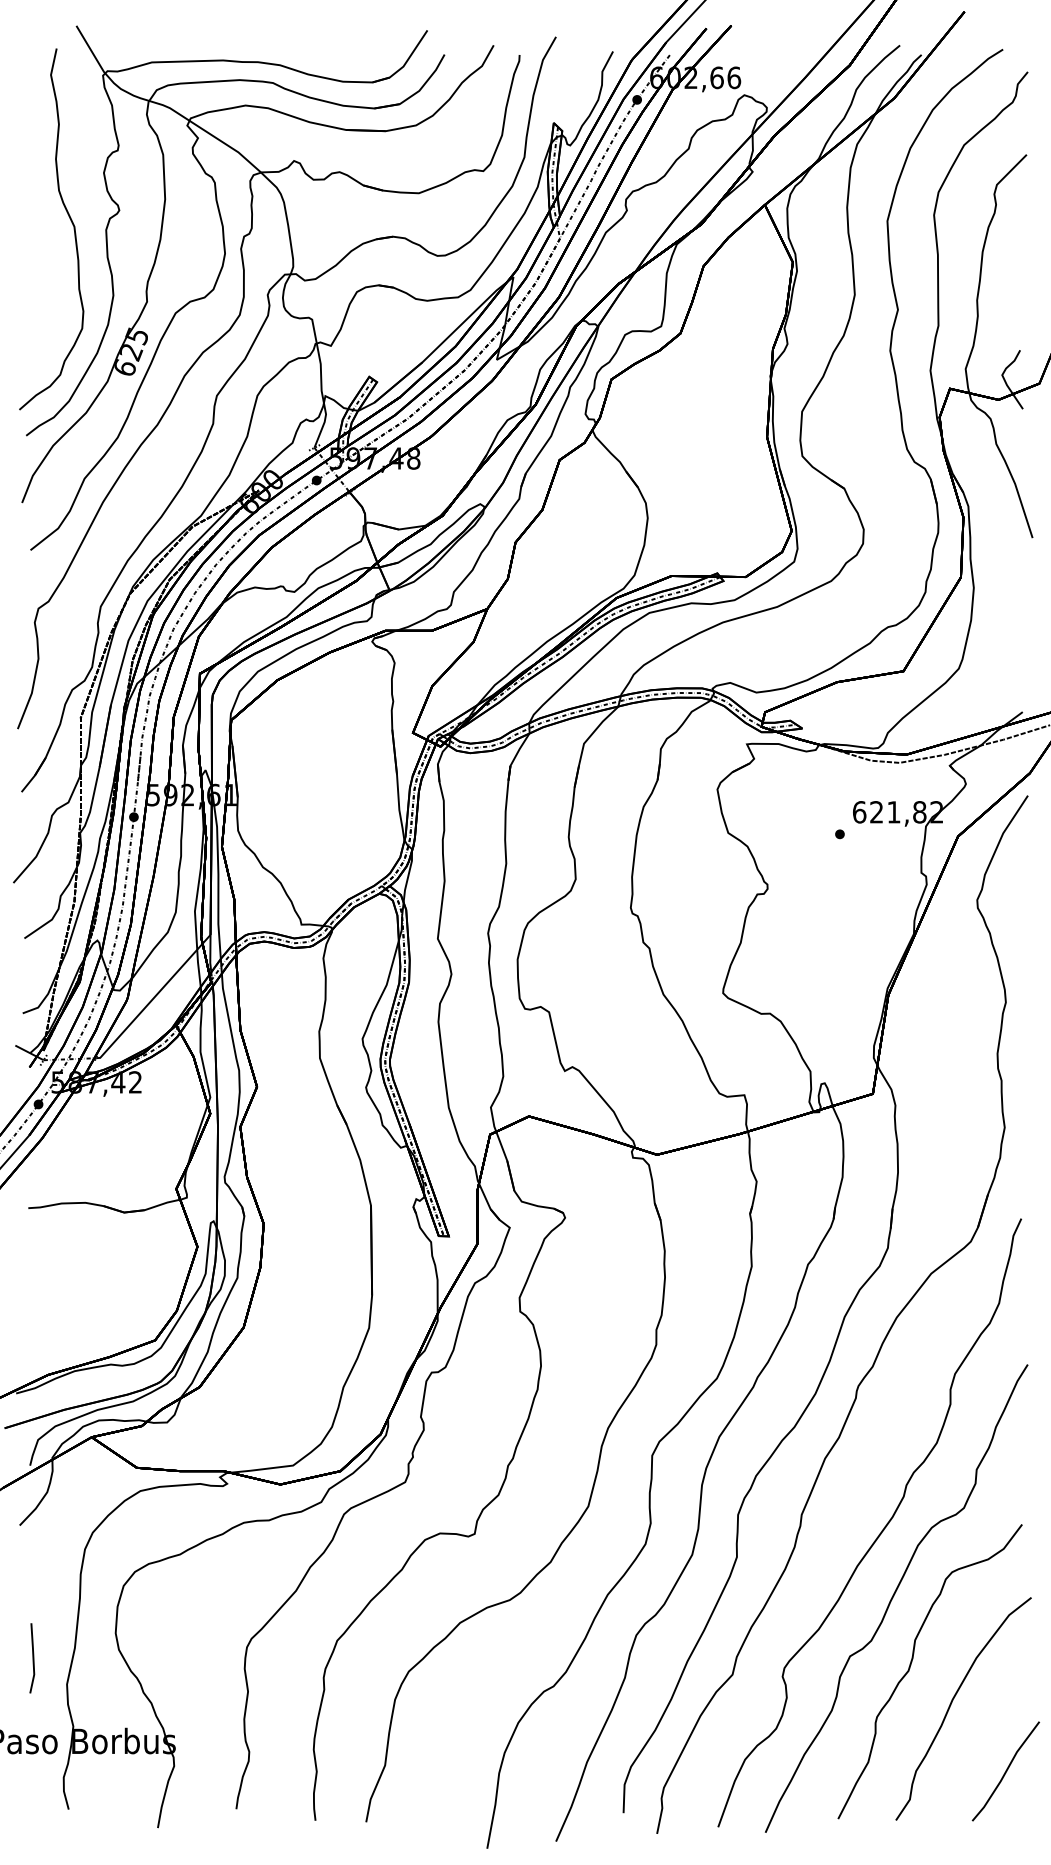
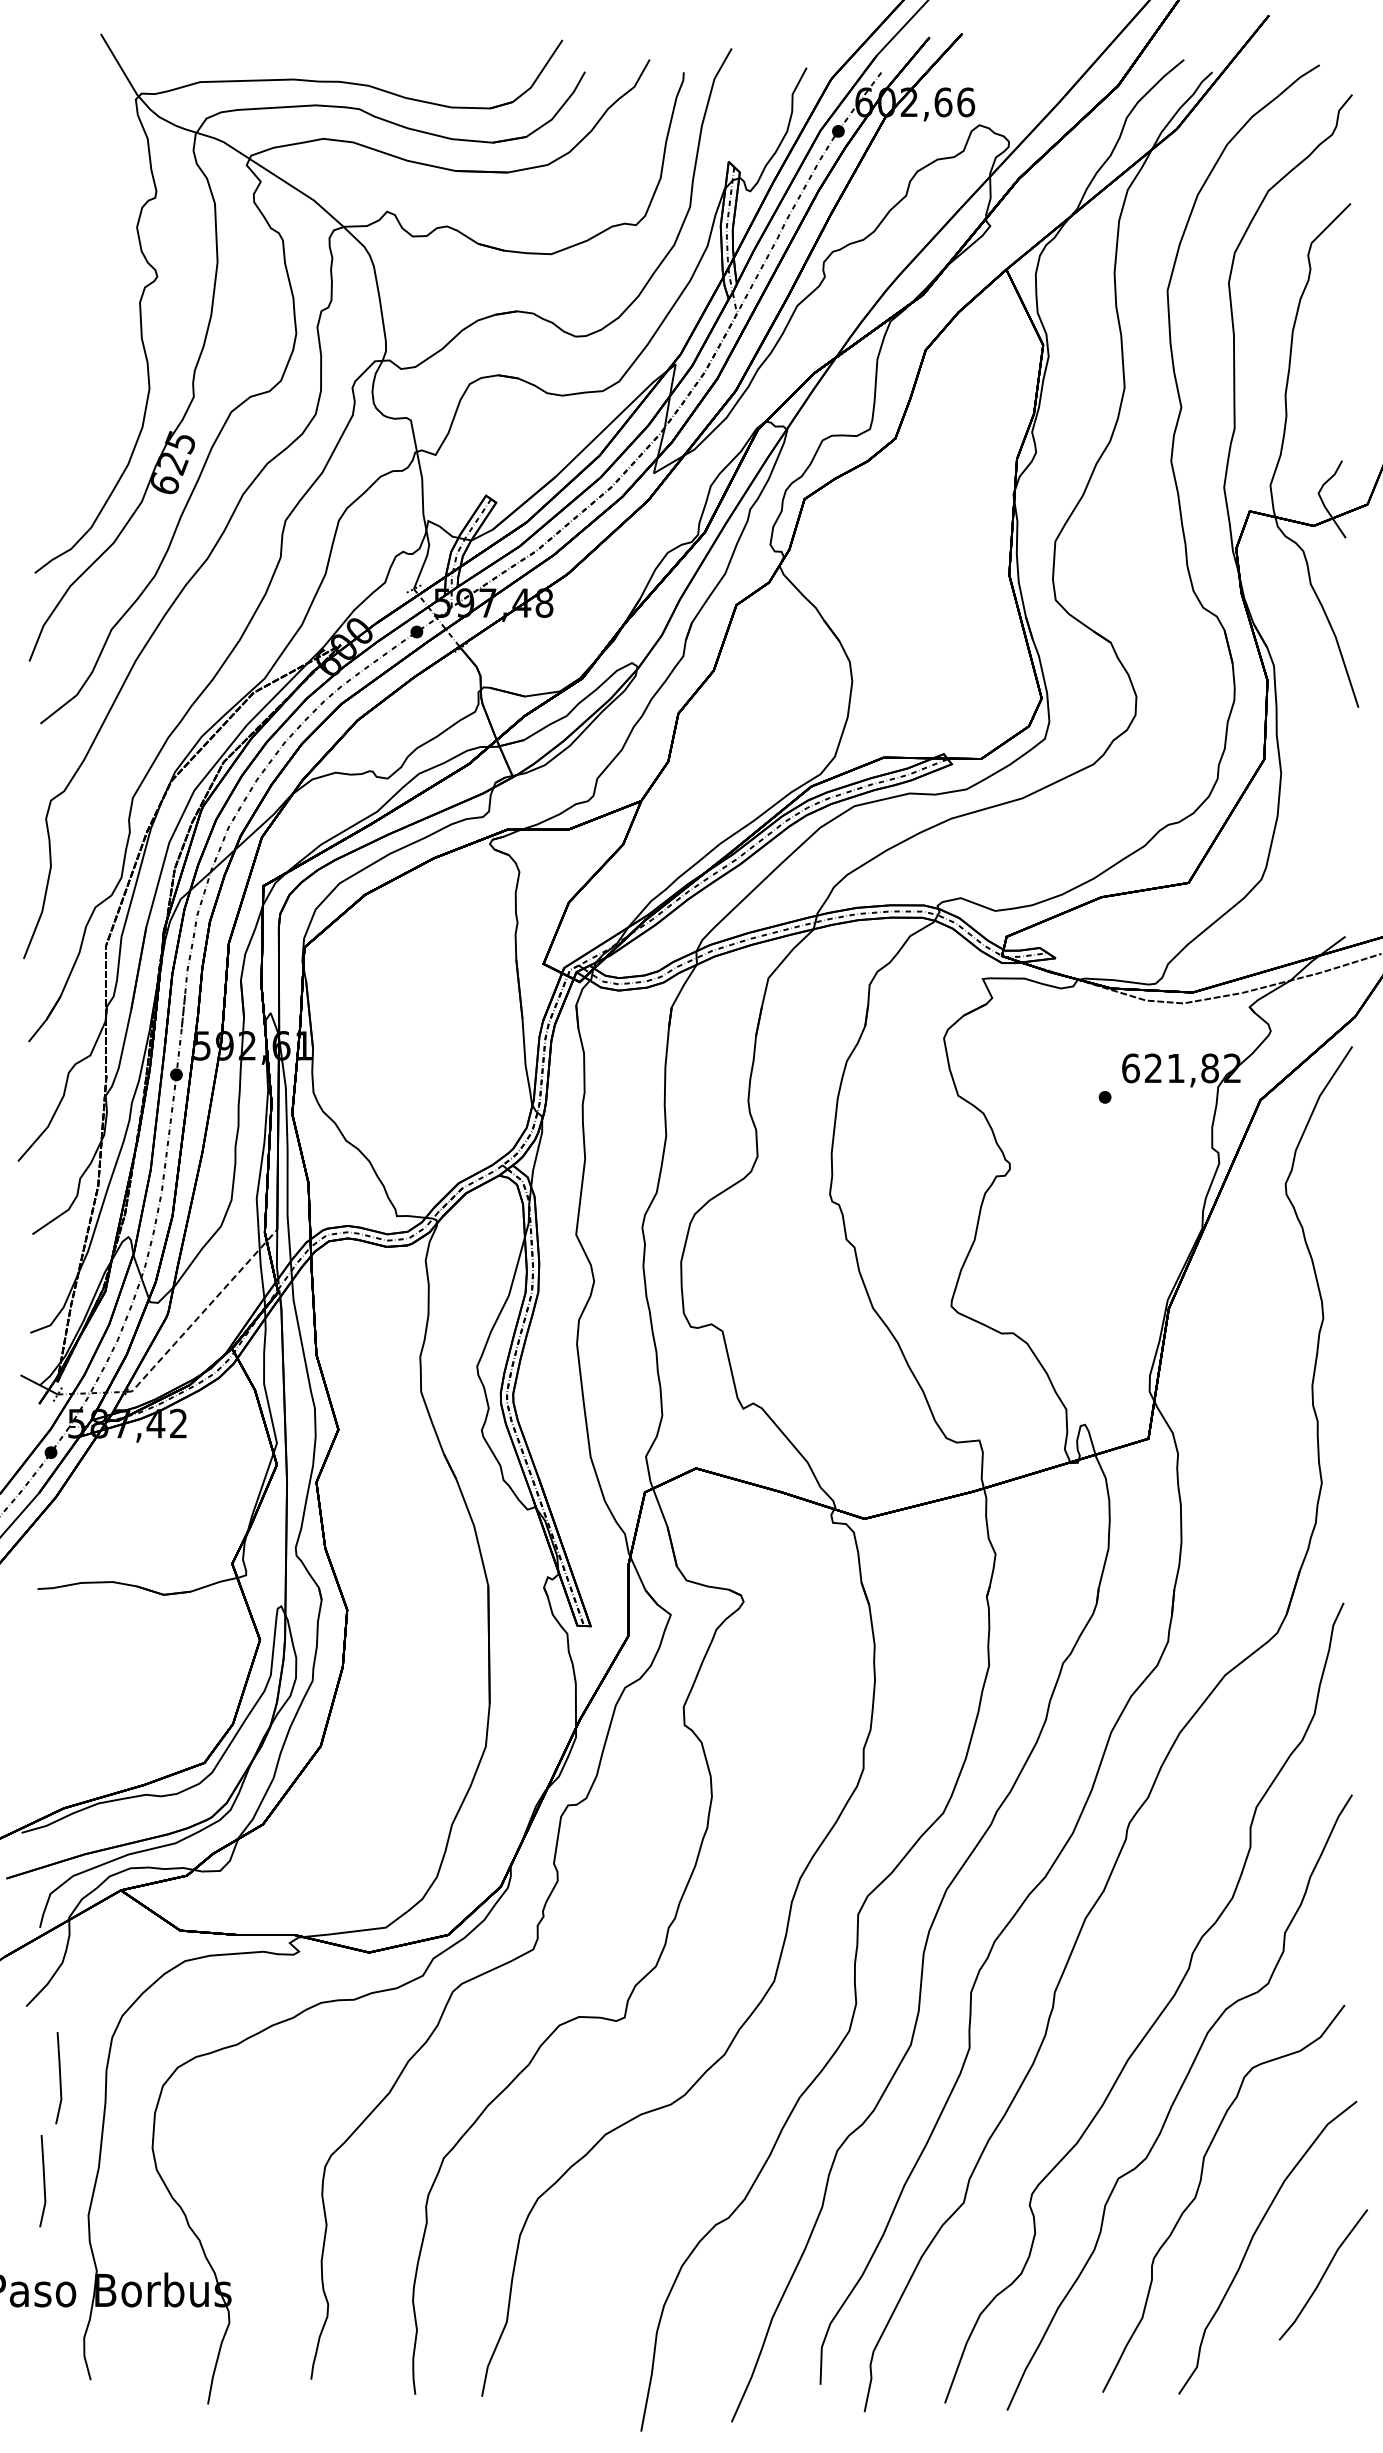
curve: (70, 219) -> (92, 288), removed
line: (153, 997) -> (202, 1312), solid -> dashed
line: (44, 1580) -> (59, 2078), added
line: (1006, 1771) -> (1323, 2274), moved

